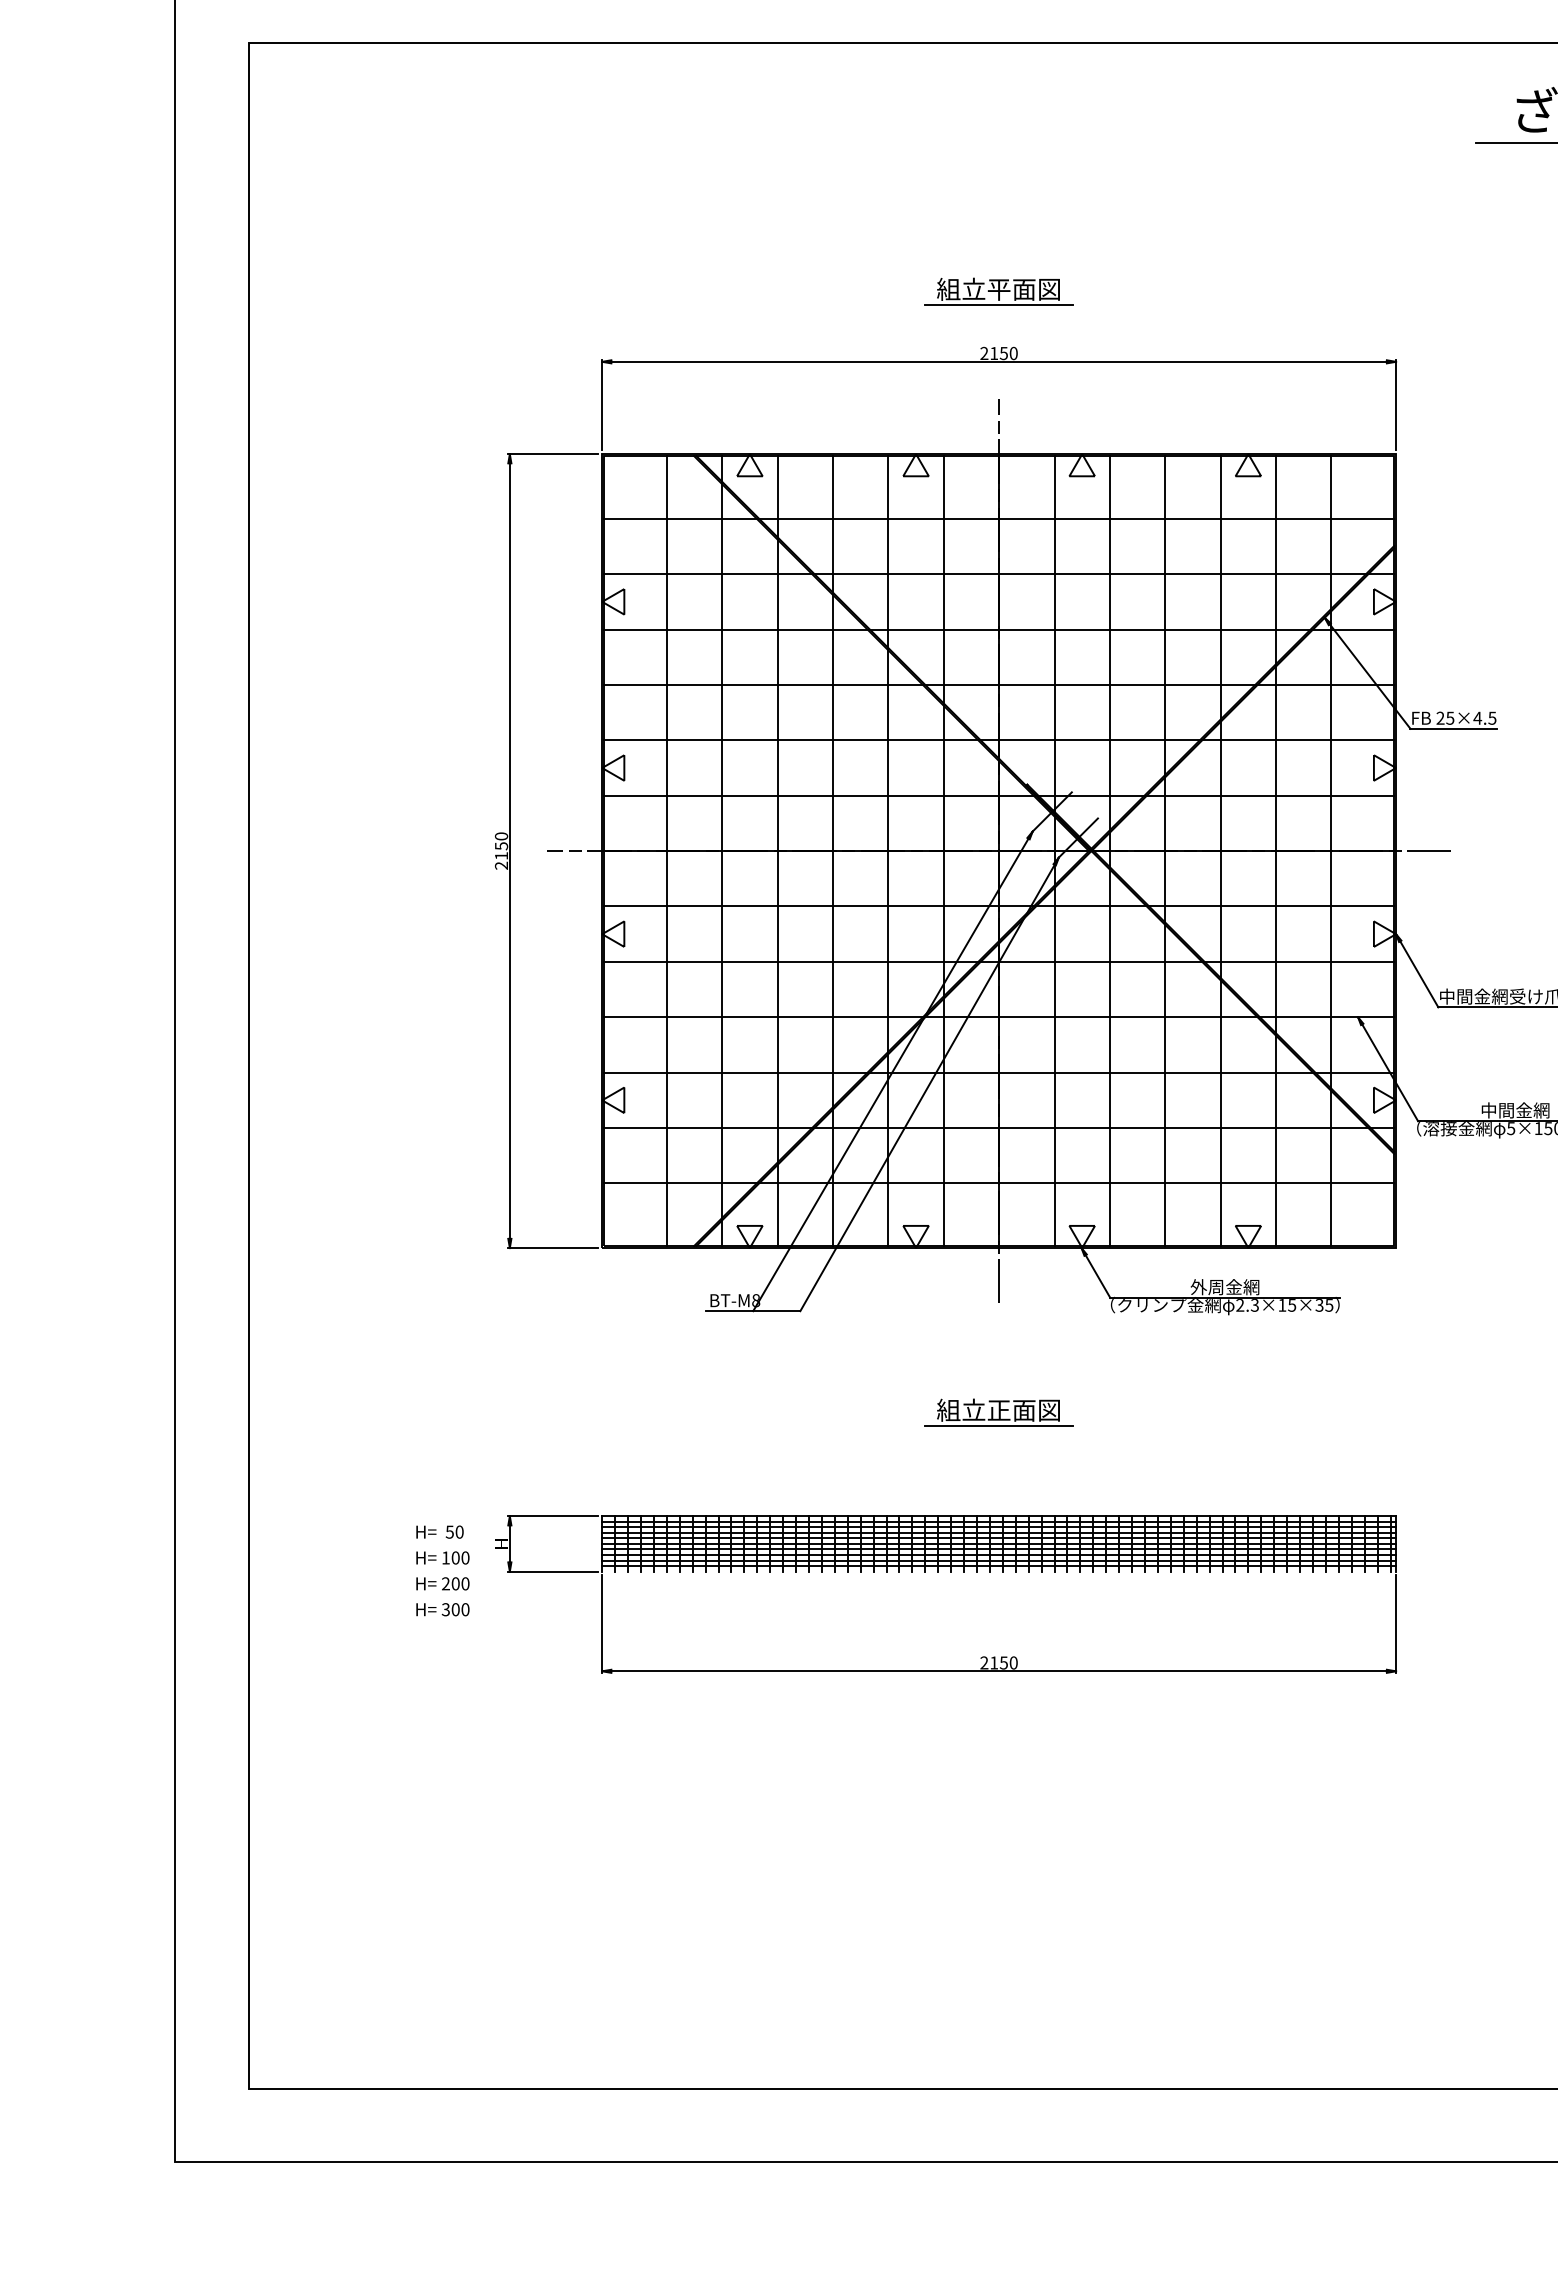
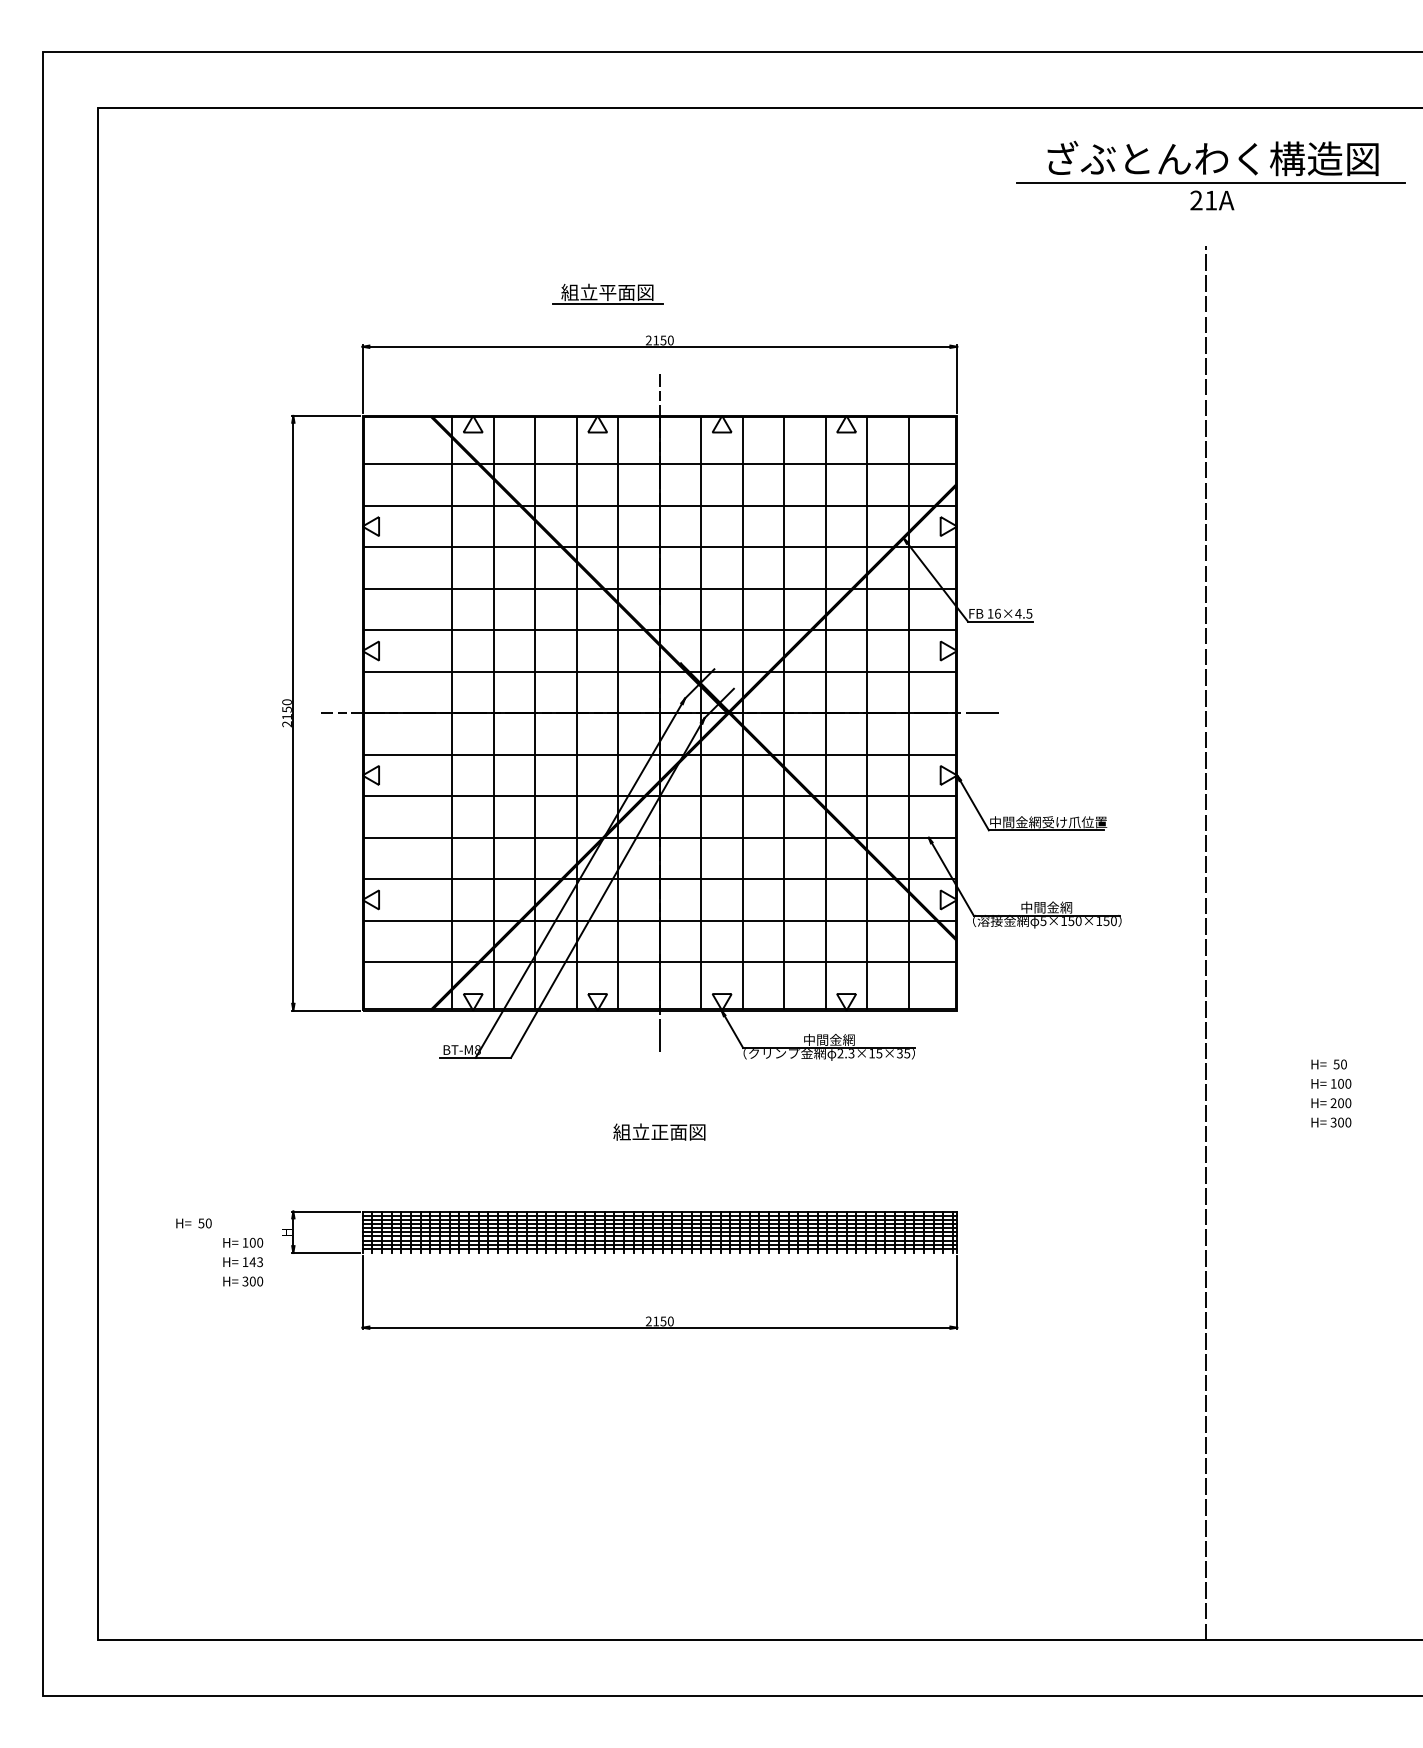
part: (998, 290) -> (607, 293), moved
text: (1444, 717) -> (993, 613), 25×4.5 -> 16×4.5
line: (666, 851) -> (410, 713), removed
text: (1206, 1286) -> (815, 1039), 外周金網 -> 中間金網
line: (998, 1425) -> (659, 1143), removed
text: (439, 1532) -> (193, 1223), moved
text: (455, 1584) -> (252, 1262), 200 -> 143

